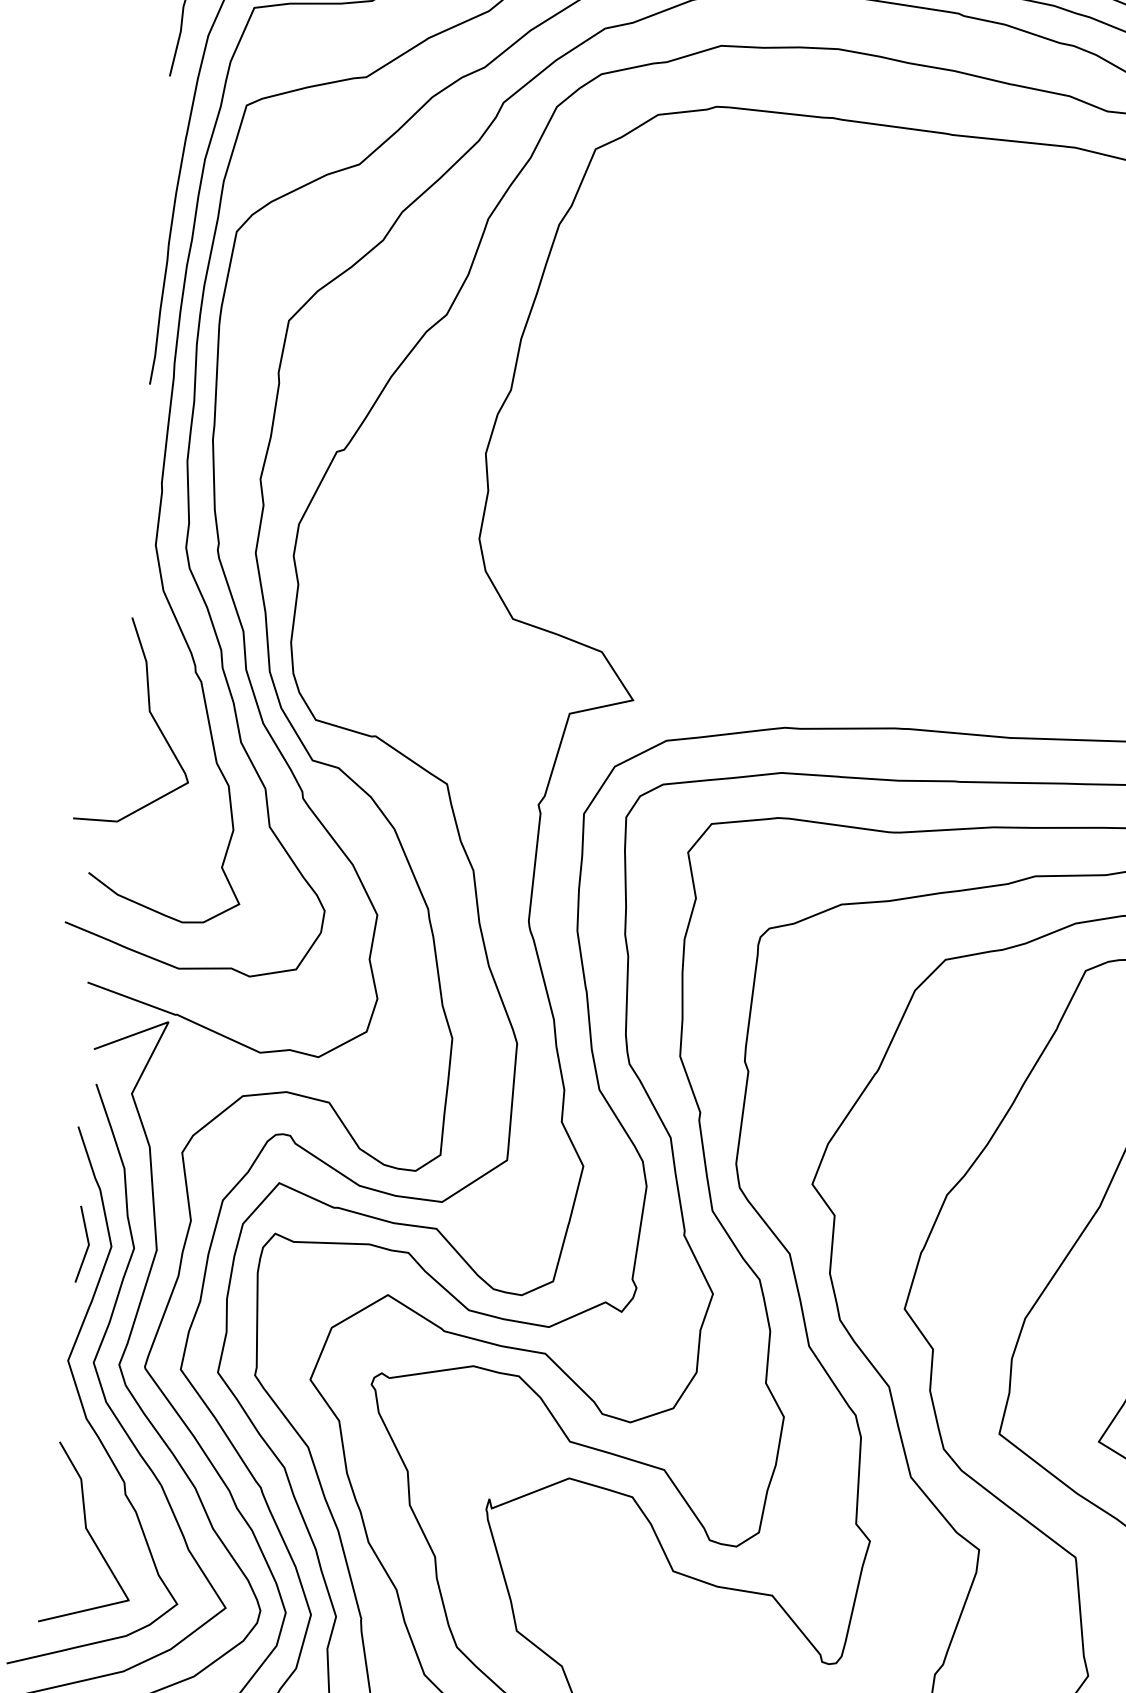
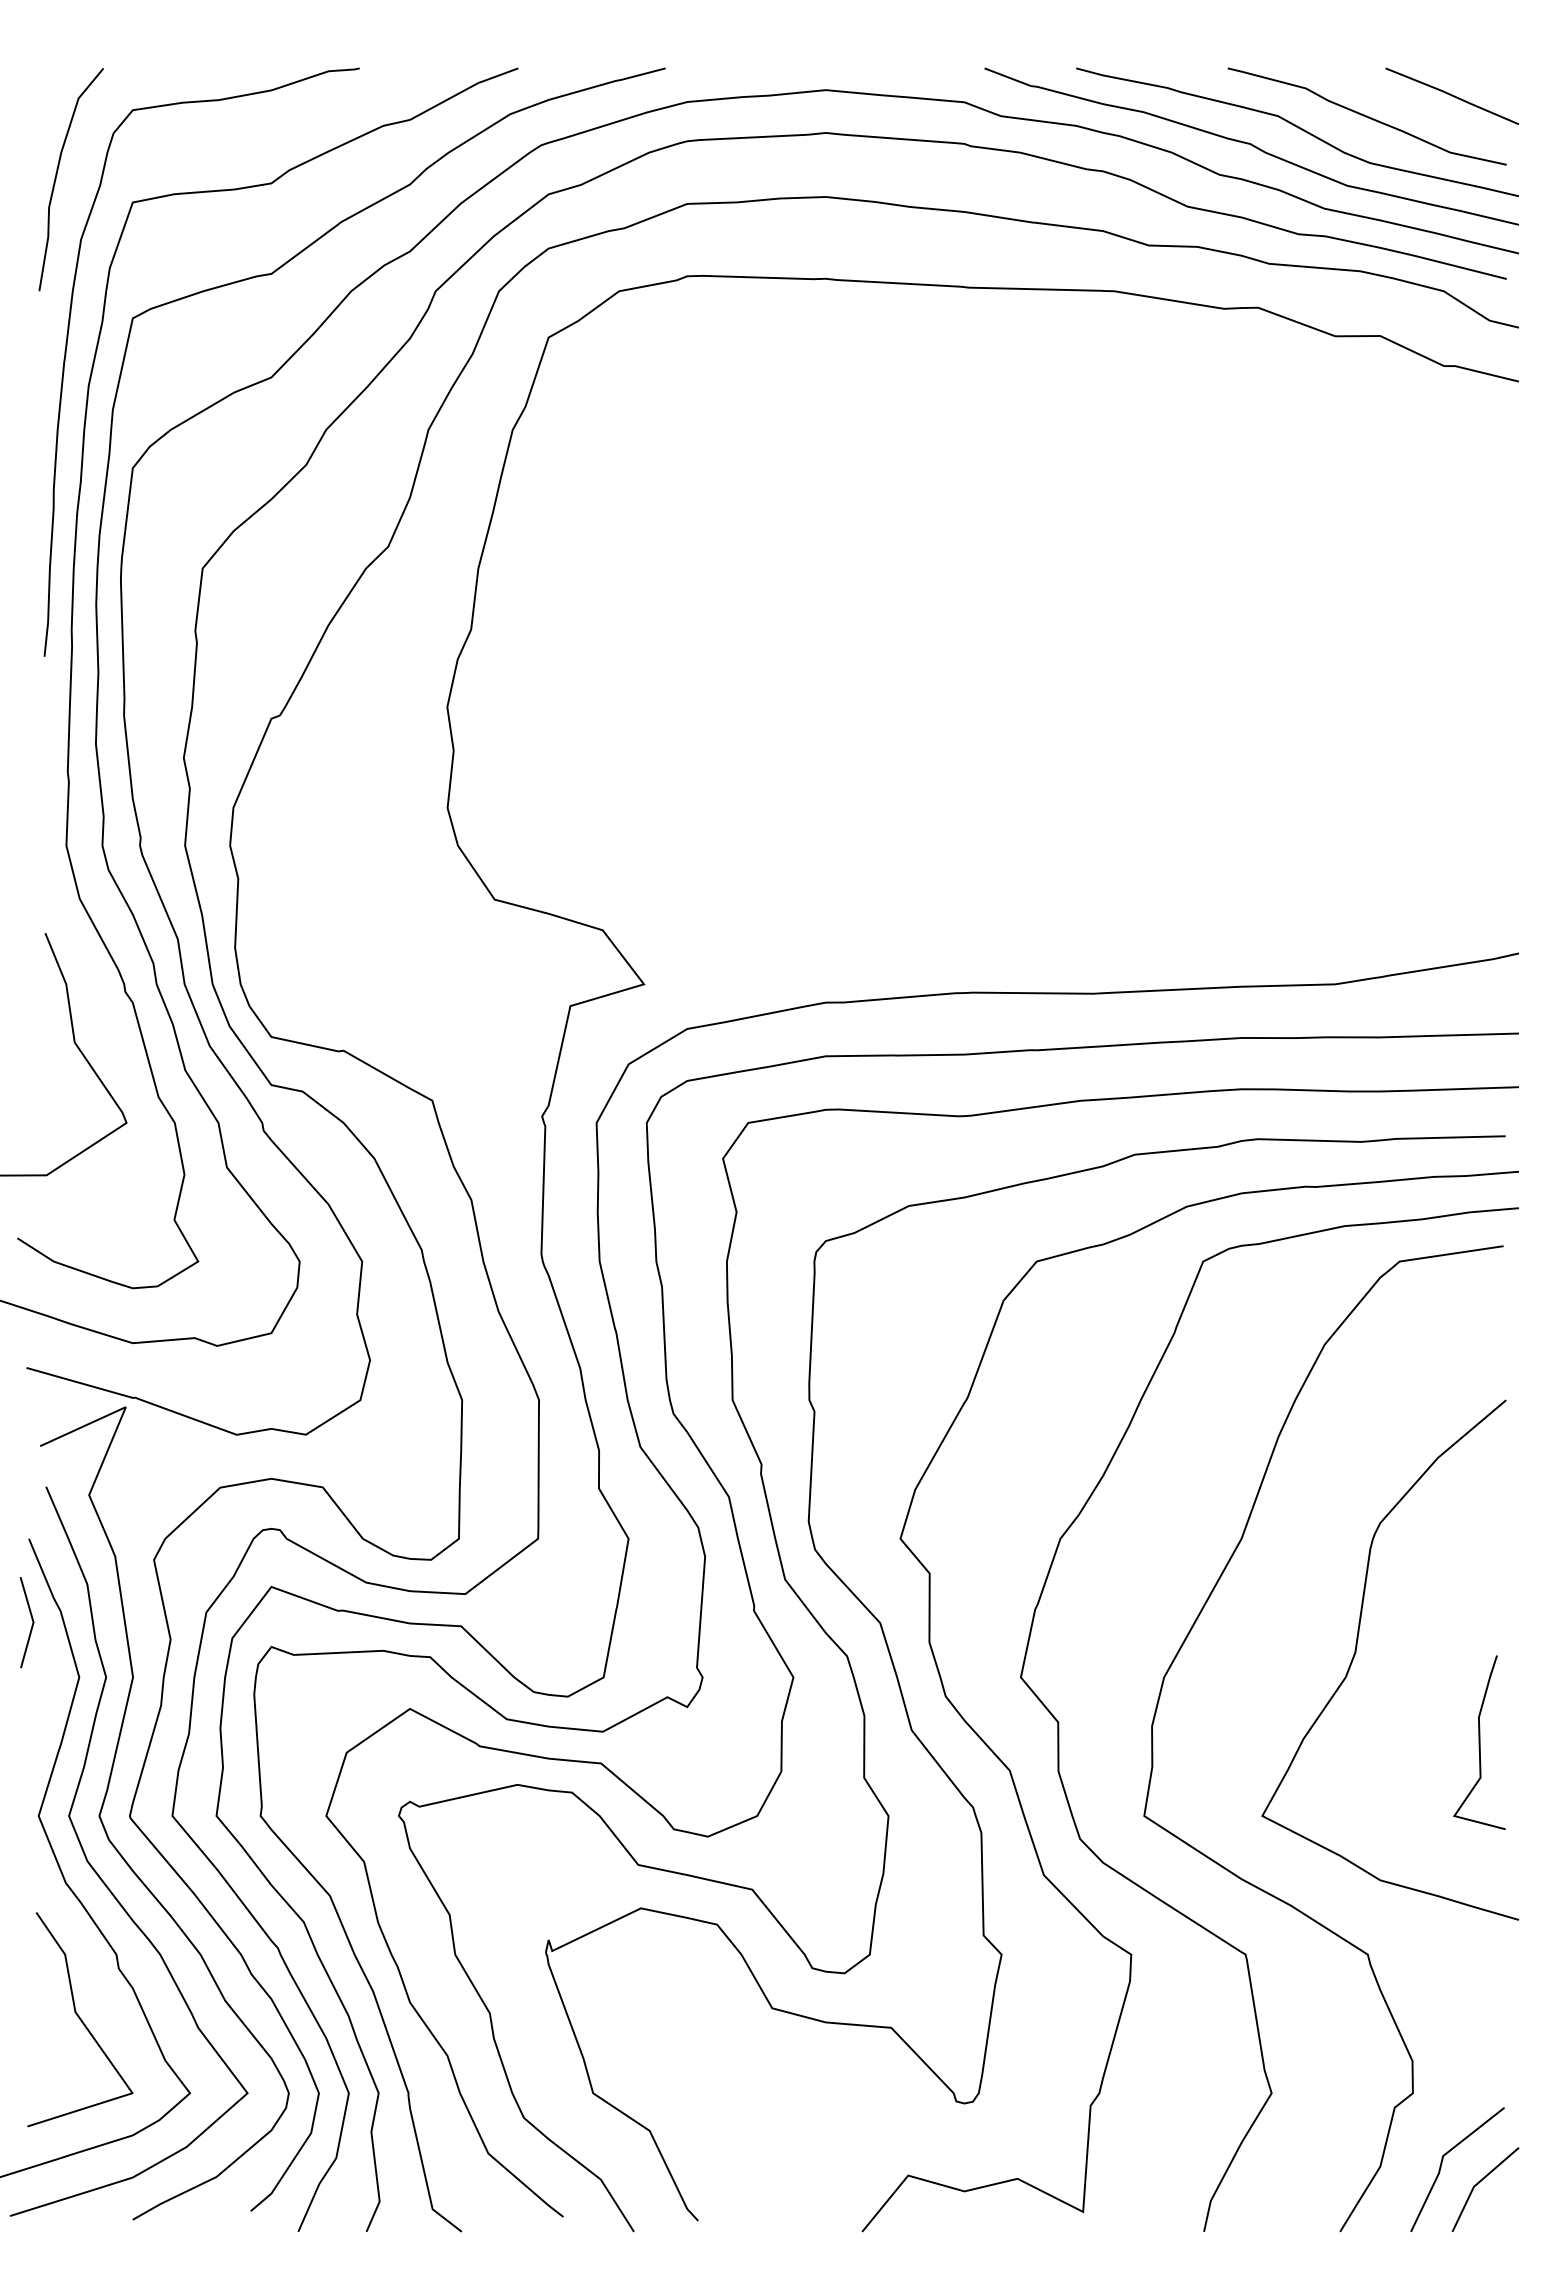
line: (87, 1242) -> (31, 1619), moved

